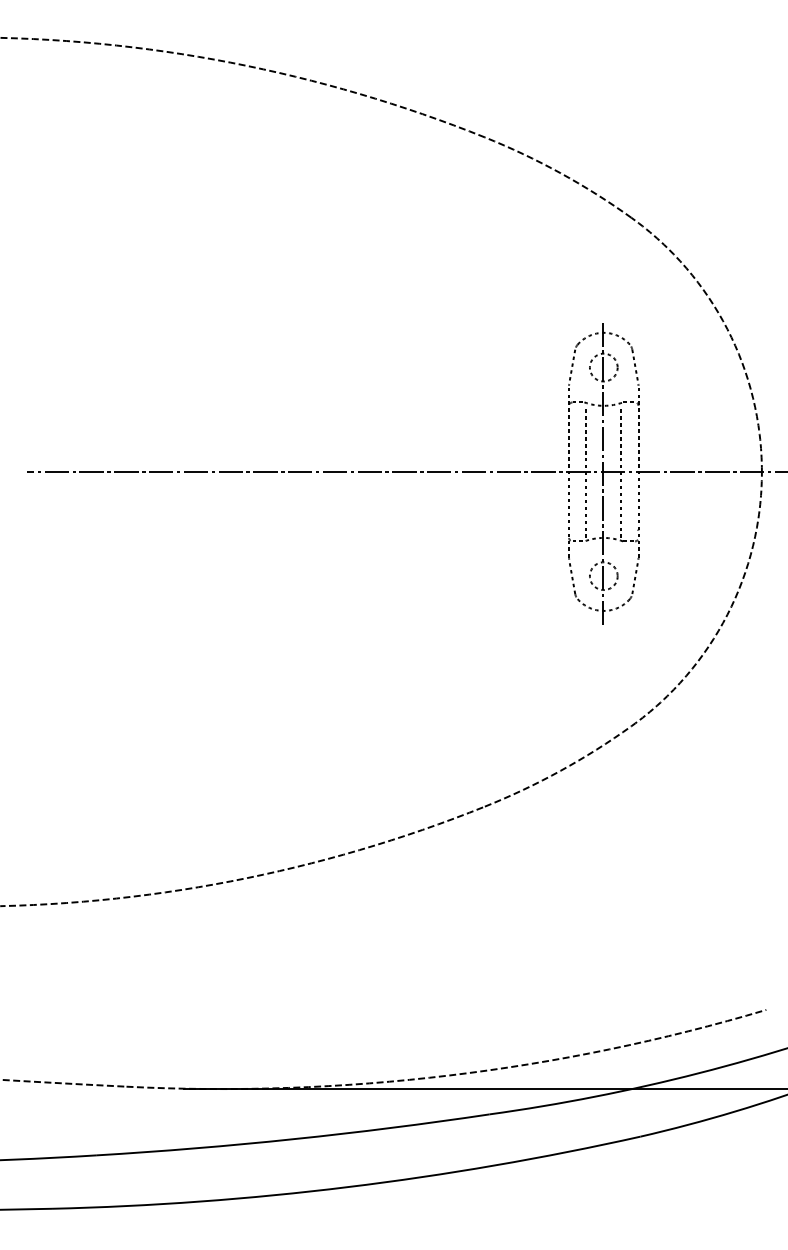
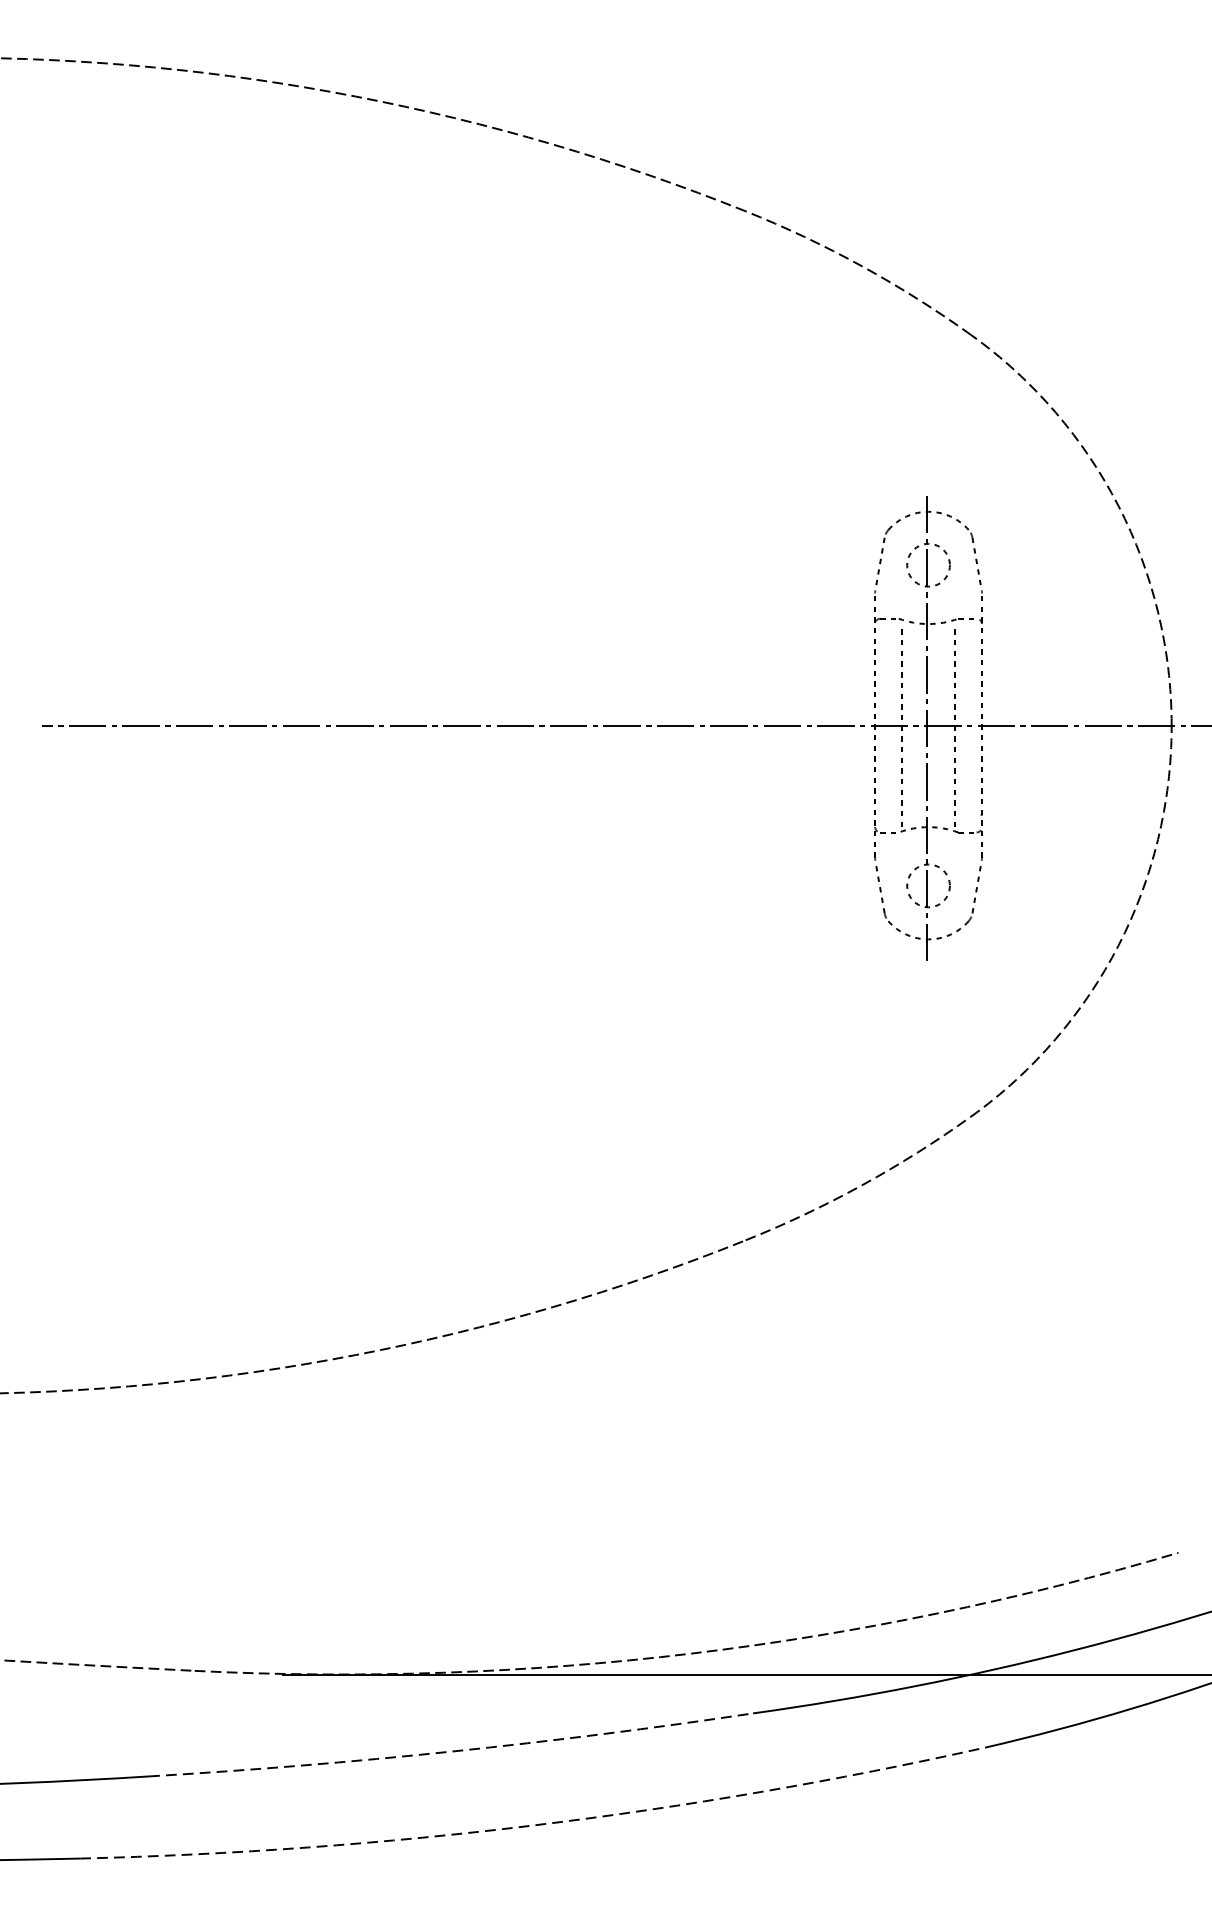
arc: (293, 1139) -> (451, 1752), solid -> dashed
arc: (348, 1187) -> (536, 1825), solid -> dashed

